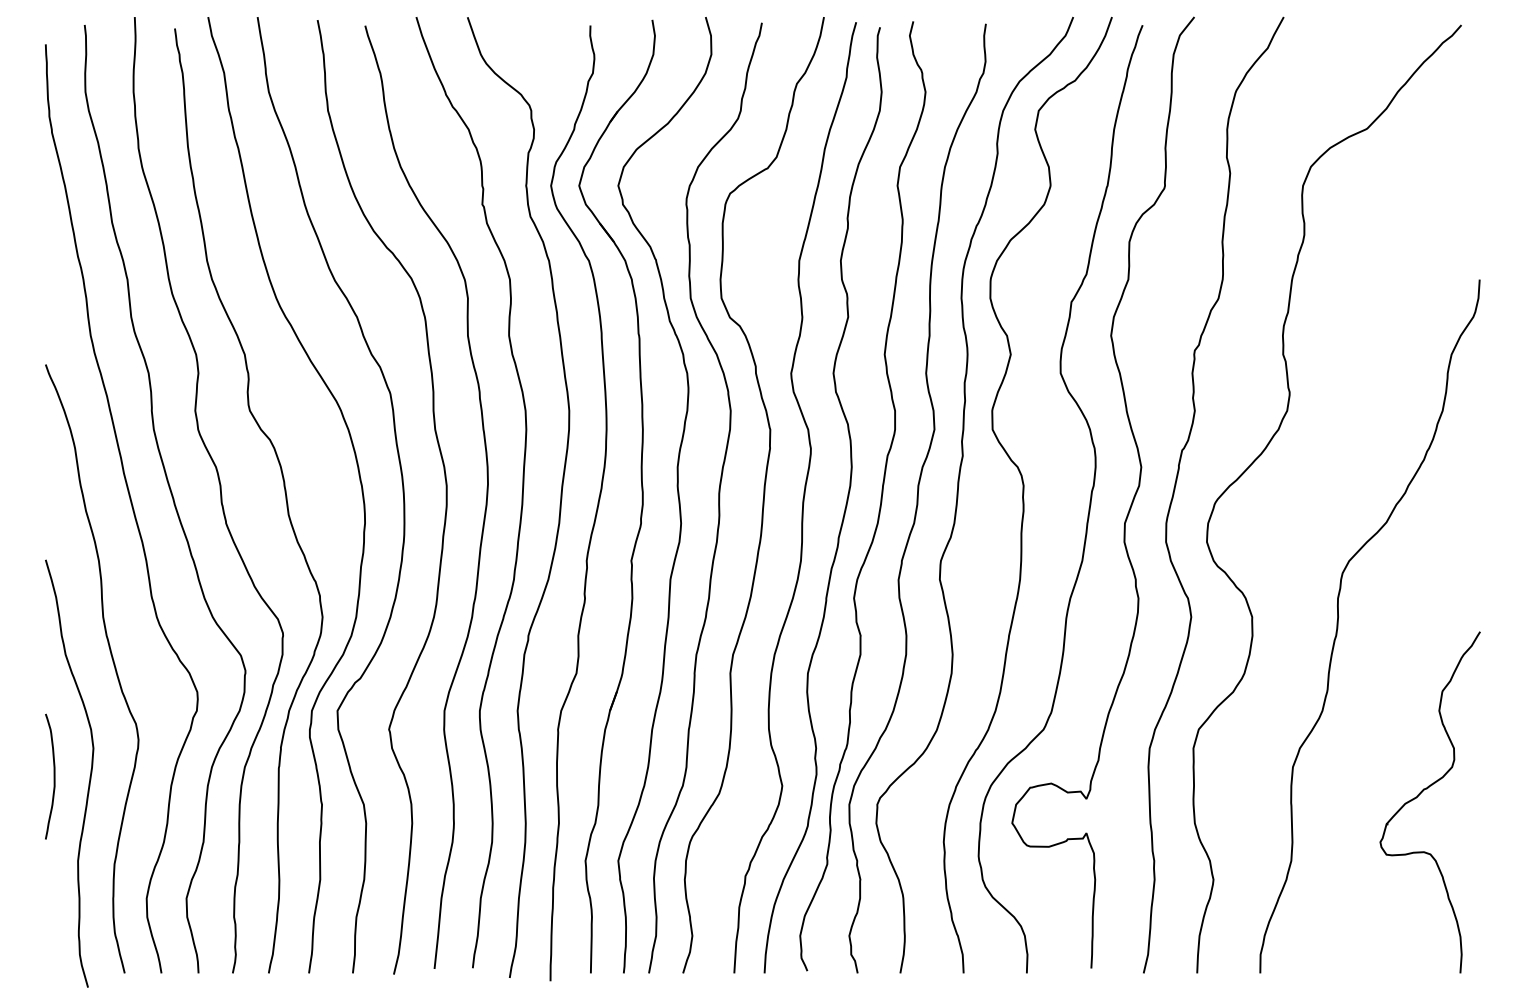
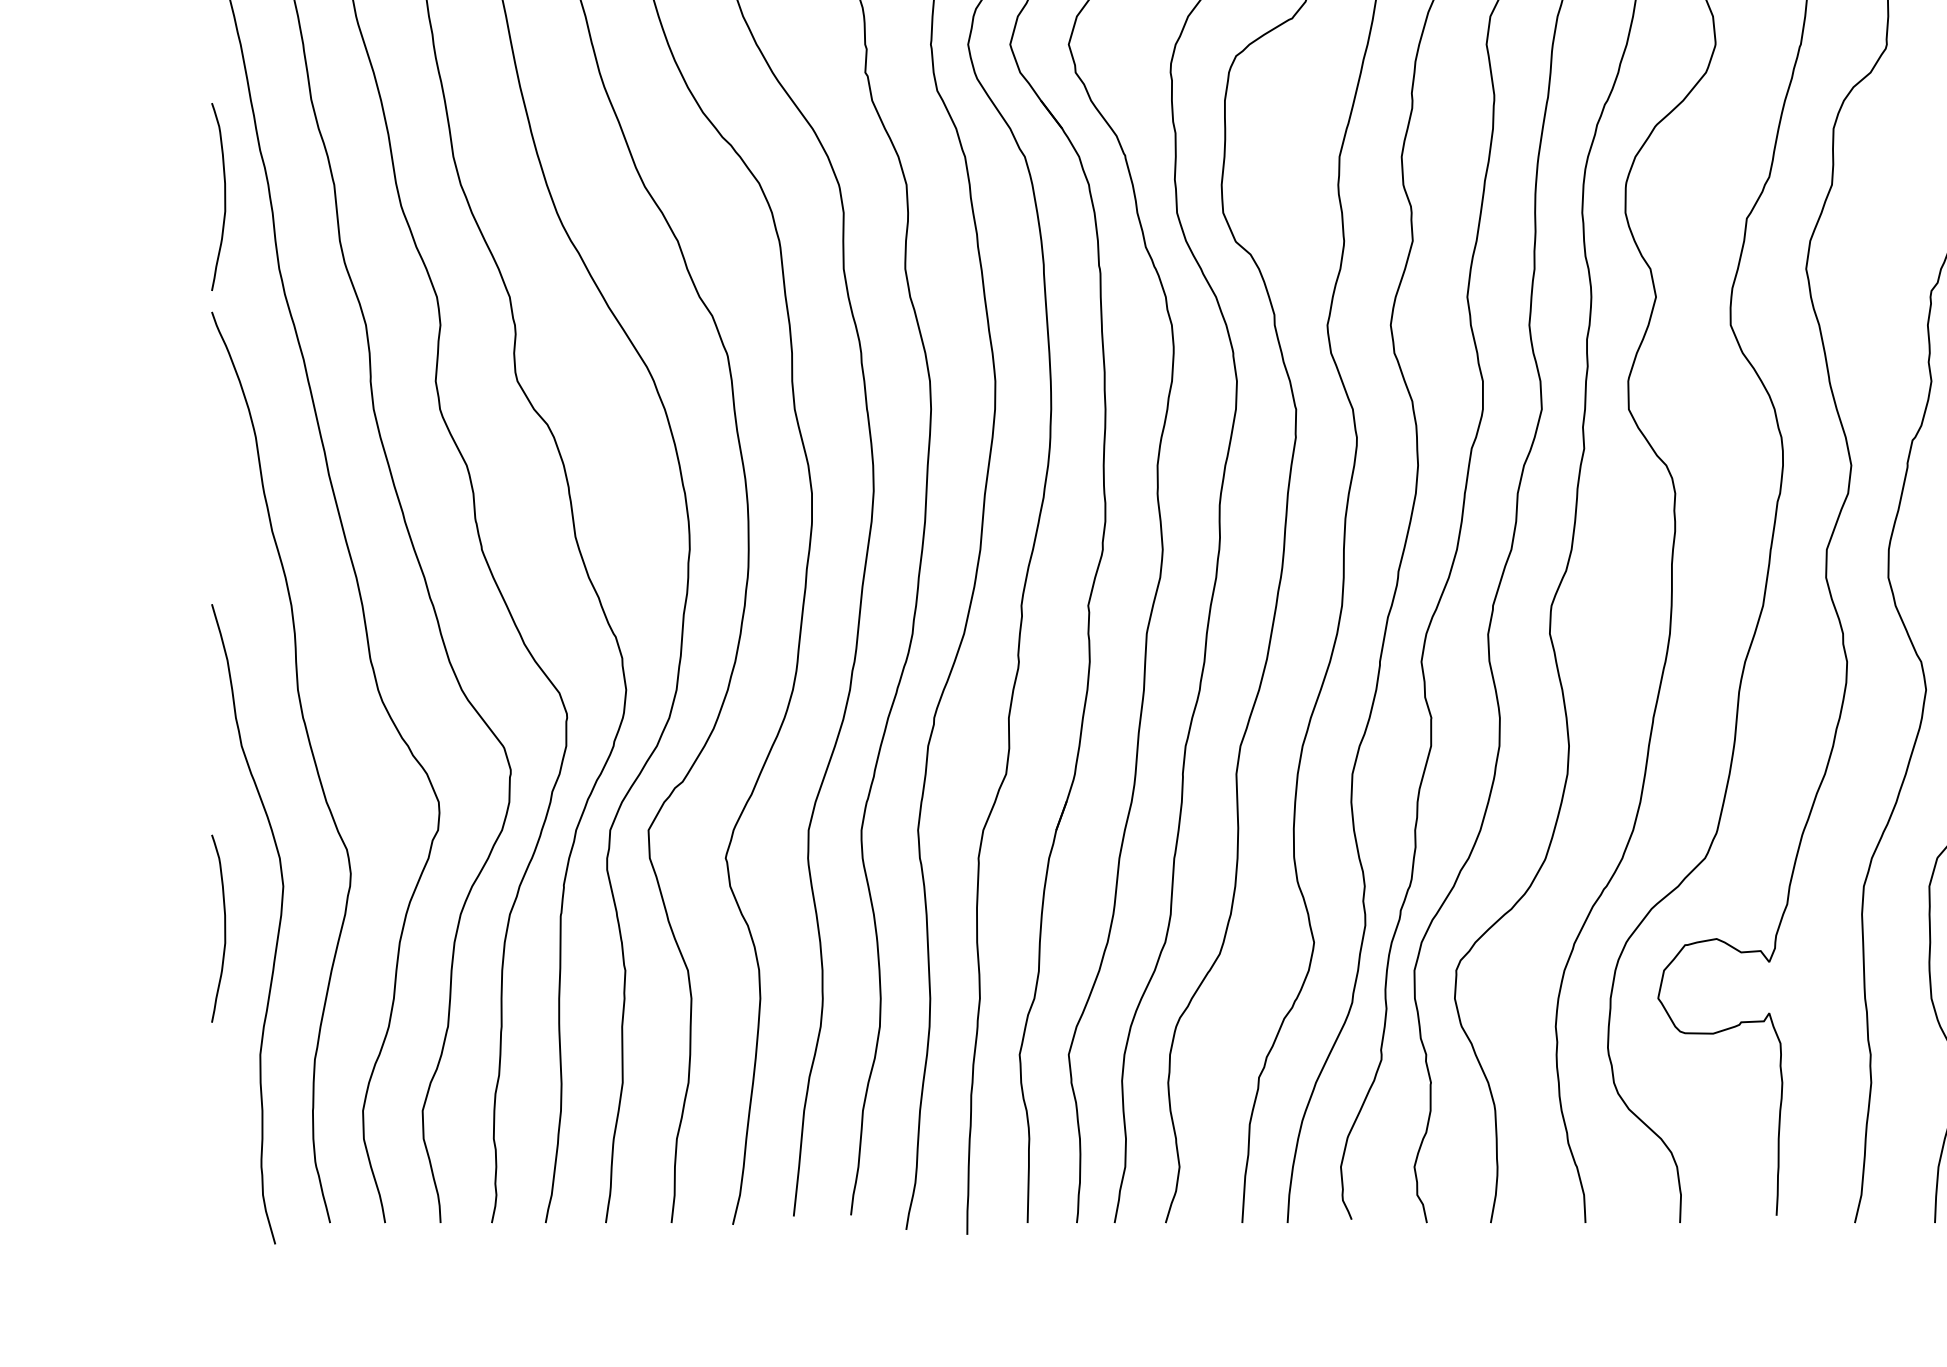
curve: (53, 287) -> (223, 196), added

